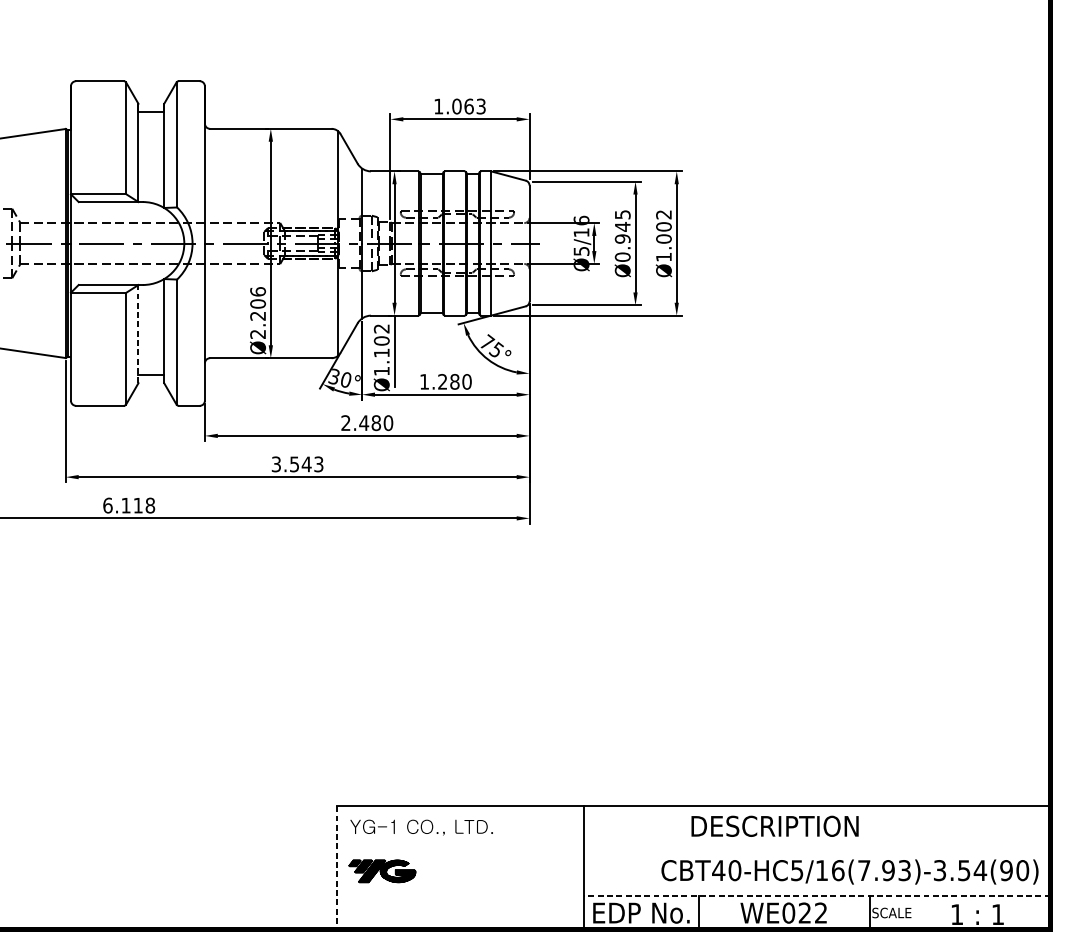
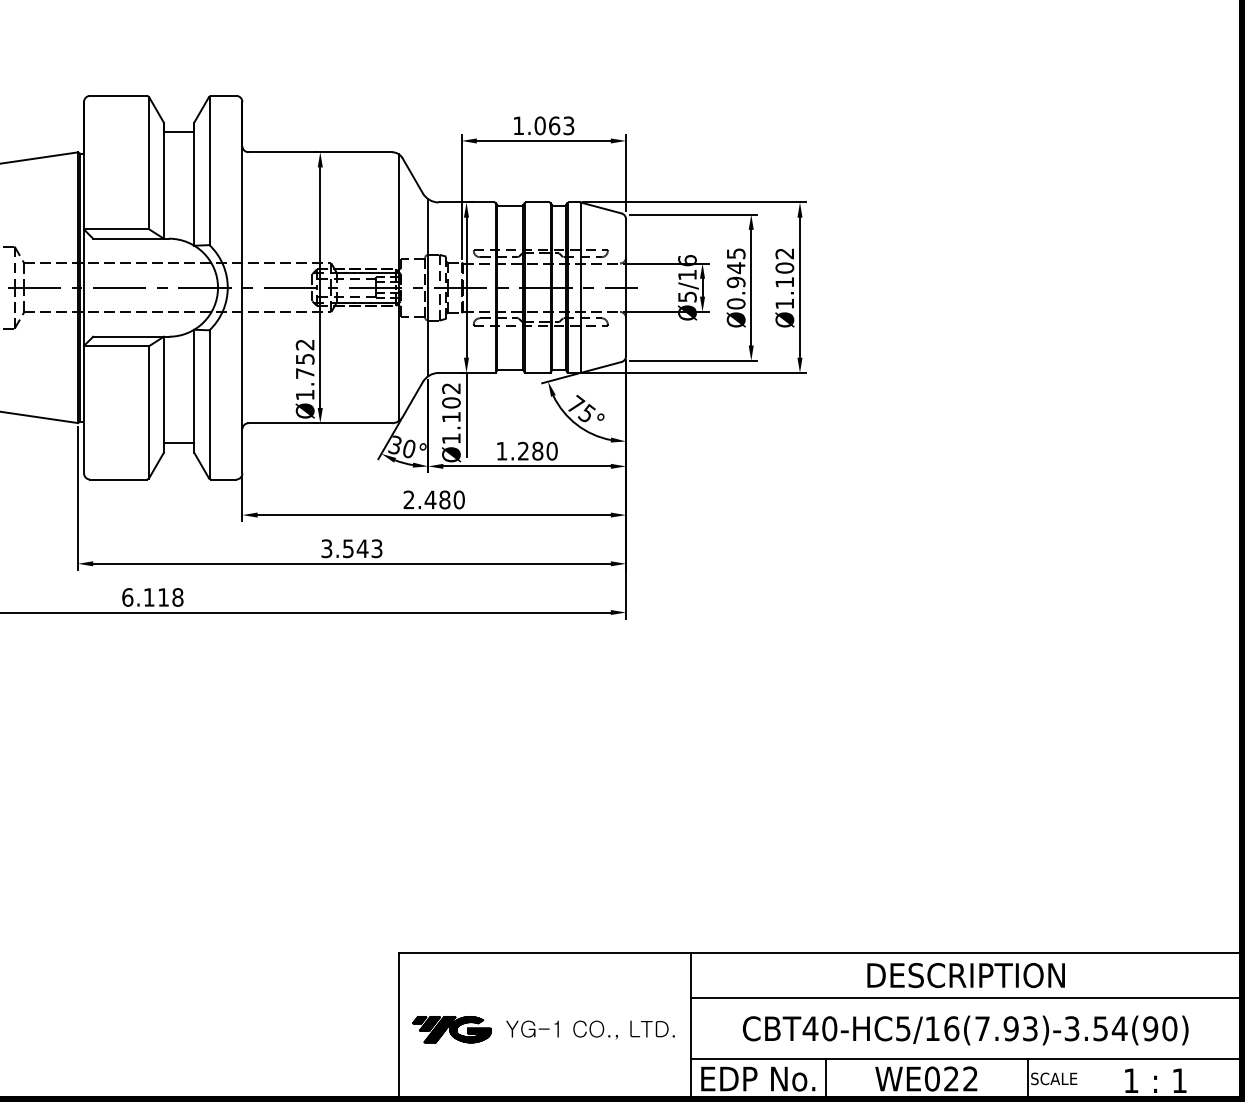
text: (663, 238) -> (784, 281), Ø1.002 -> Ø1.102
text: (257, 312) -> (304, 369), Ø2.206 -> Ø1.752
line: (138, 333) -> (163, 394), dashed -> solid
text: (774, 826) -> (965, 975), moved
text: (421, 827) -> (590, 1029), moved
line: (816, 844) -> (965, 998), added
line: (337, 868) -> (398, 1026), dashed -> solid
text: (849, 872) -> (965, 1030), moved
line: (816, 896) -> (965, 1059), dashed -> solid

